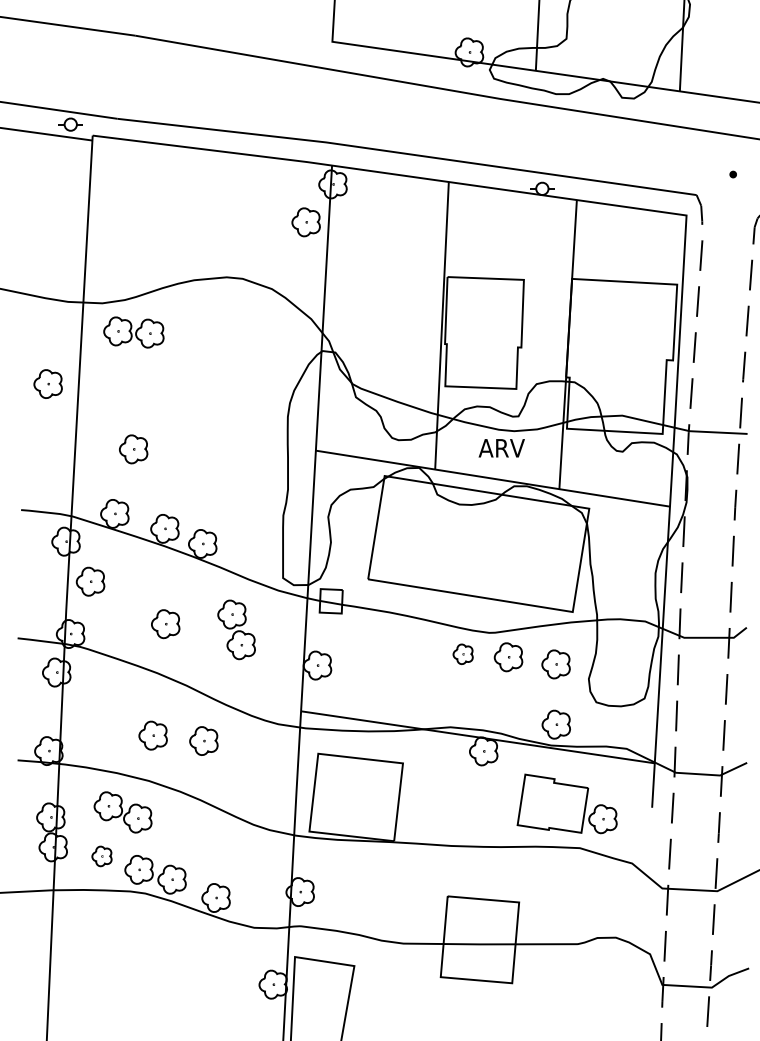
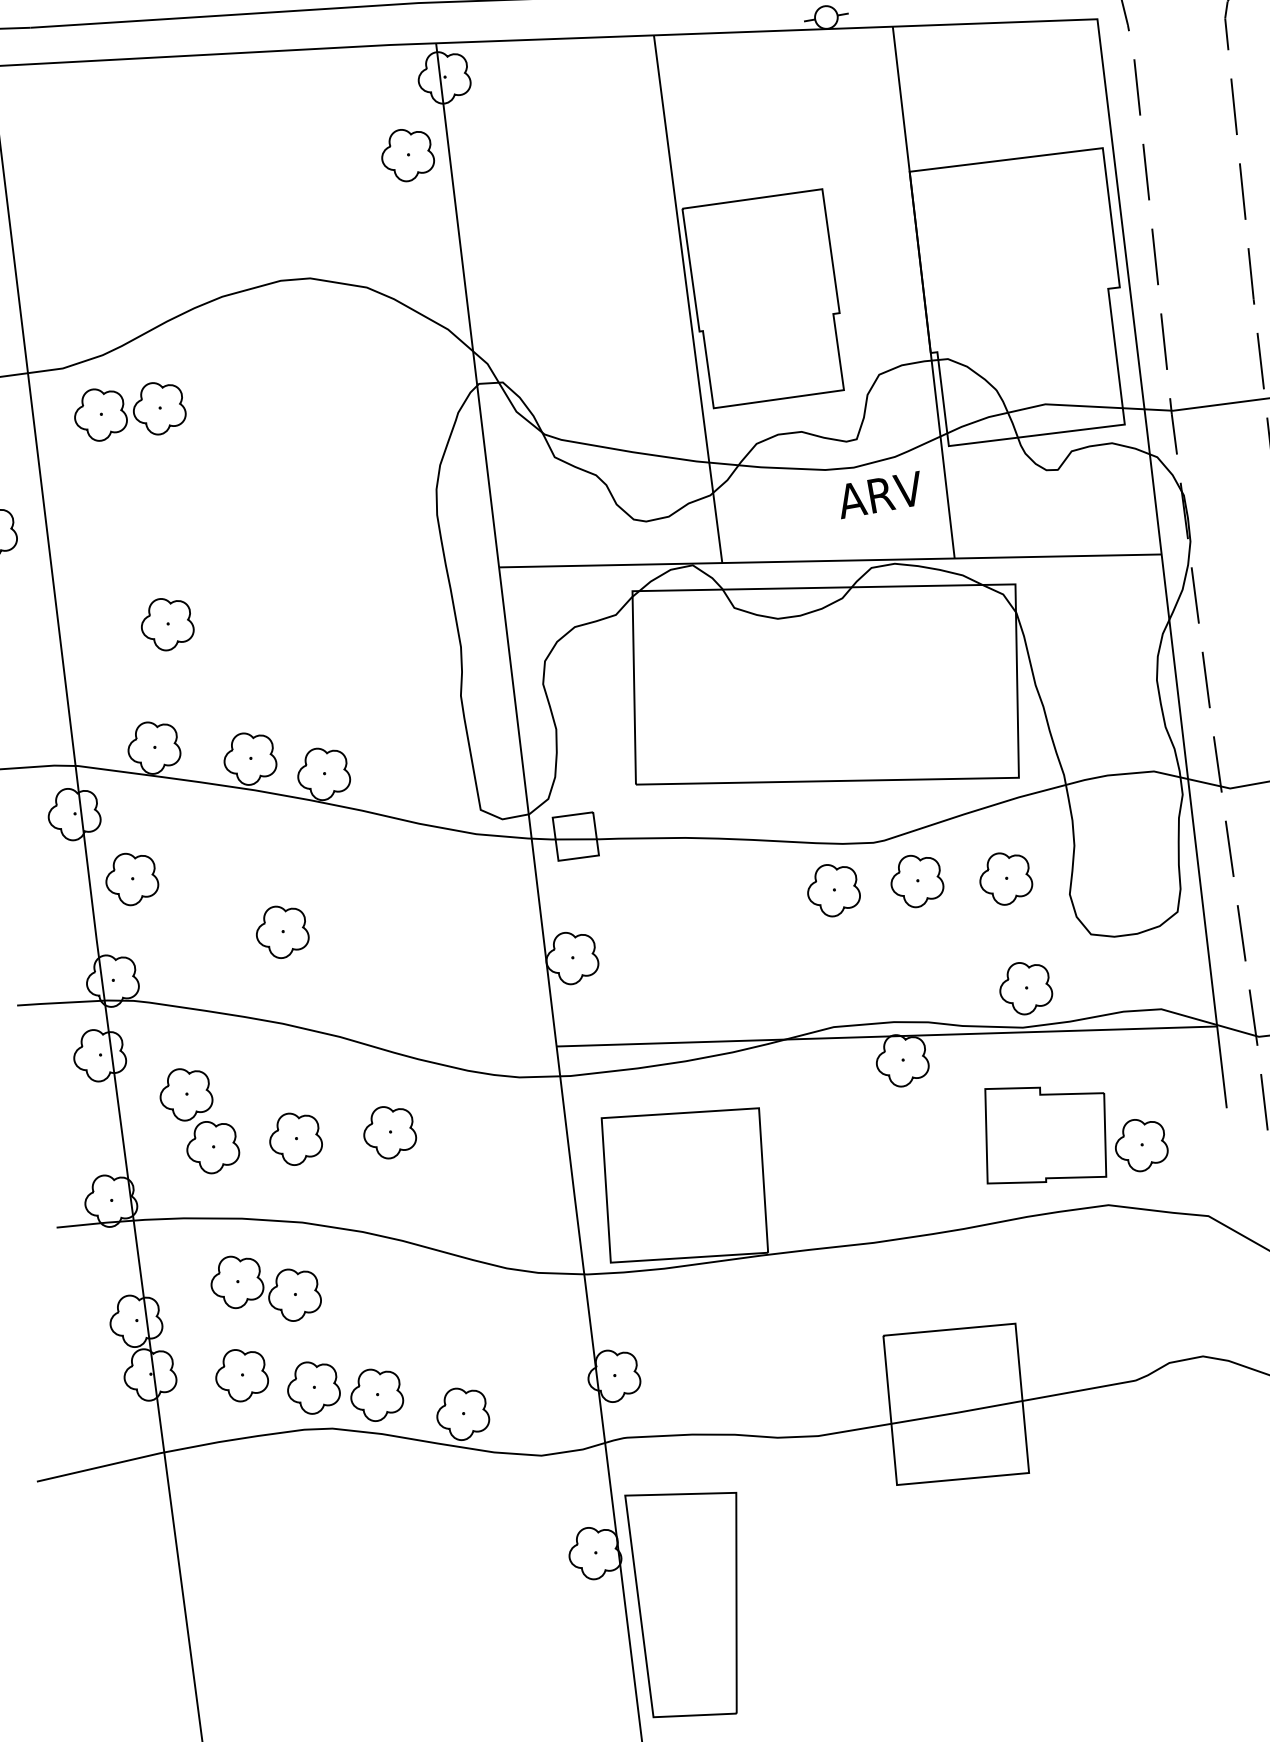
text: (501, 448) -> (879, 495), moved
part: (236, 629) -> (198, 1120), moved
part: (462, 654) -> (831, 890), size x1.43
part: (101, 856) -> (240, 1375), size x1.43

